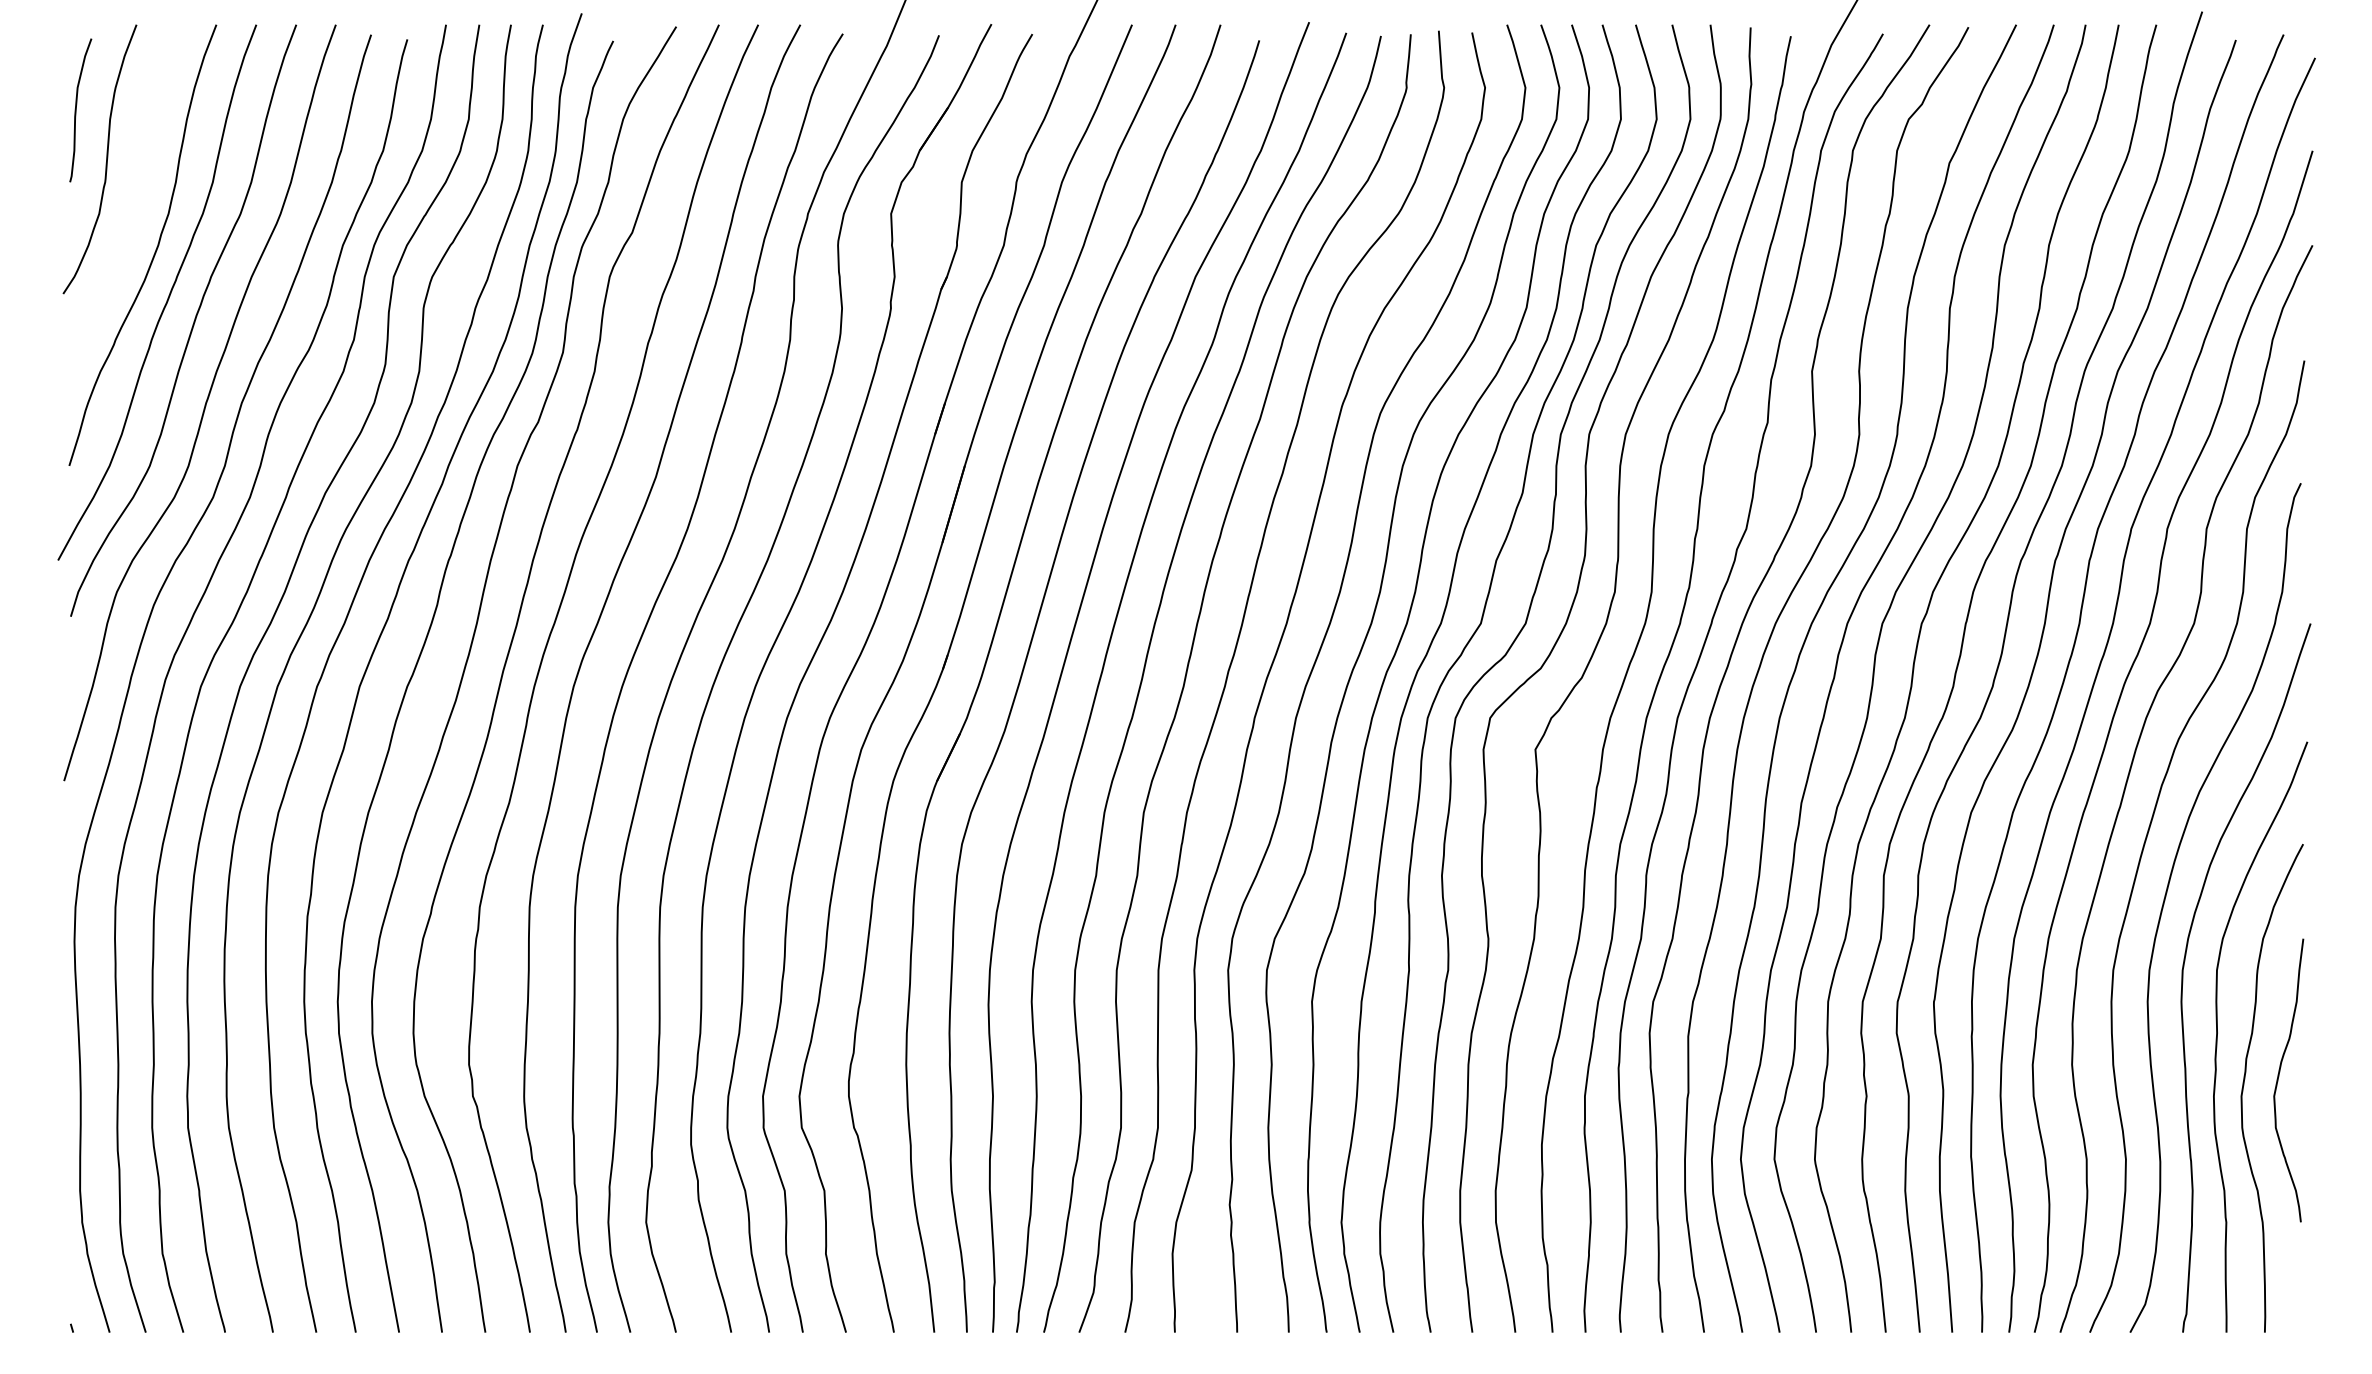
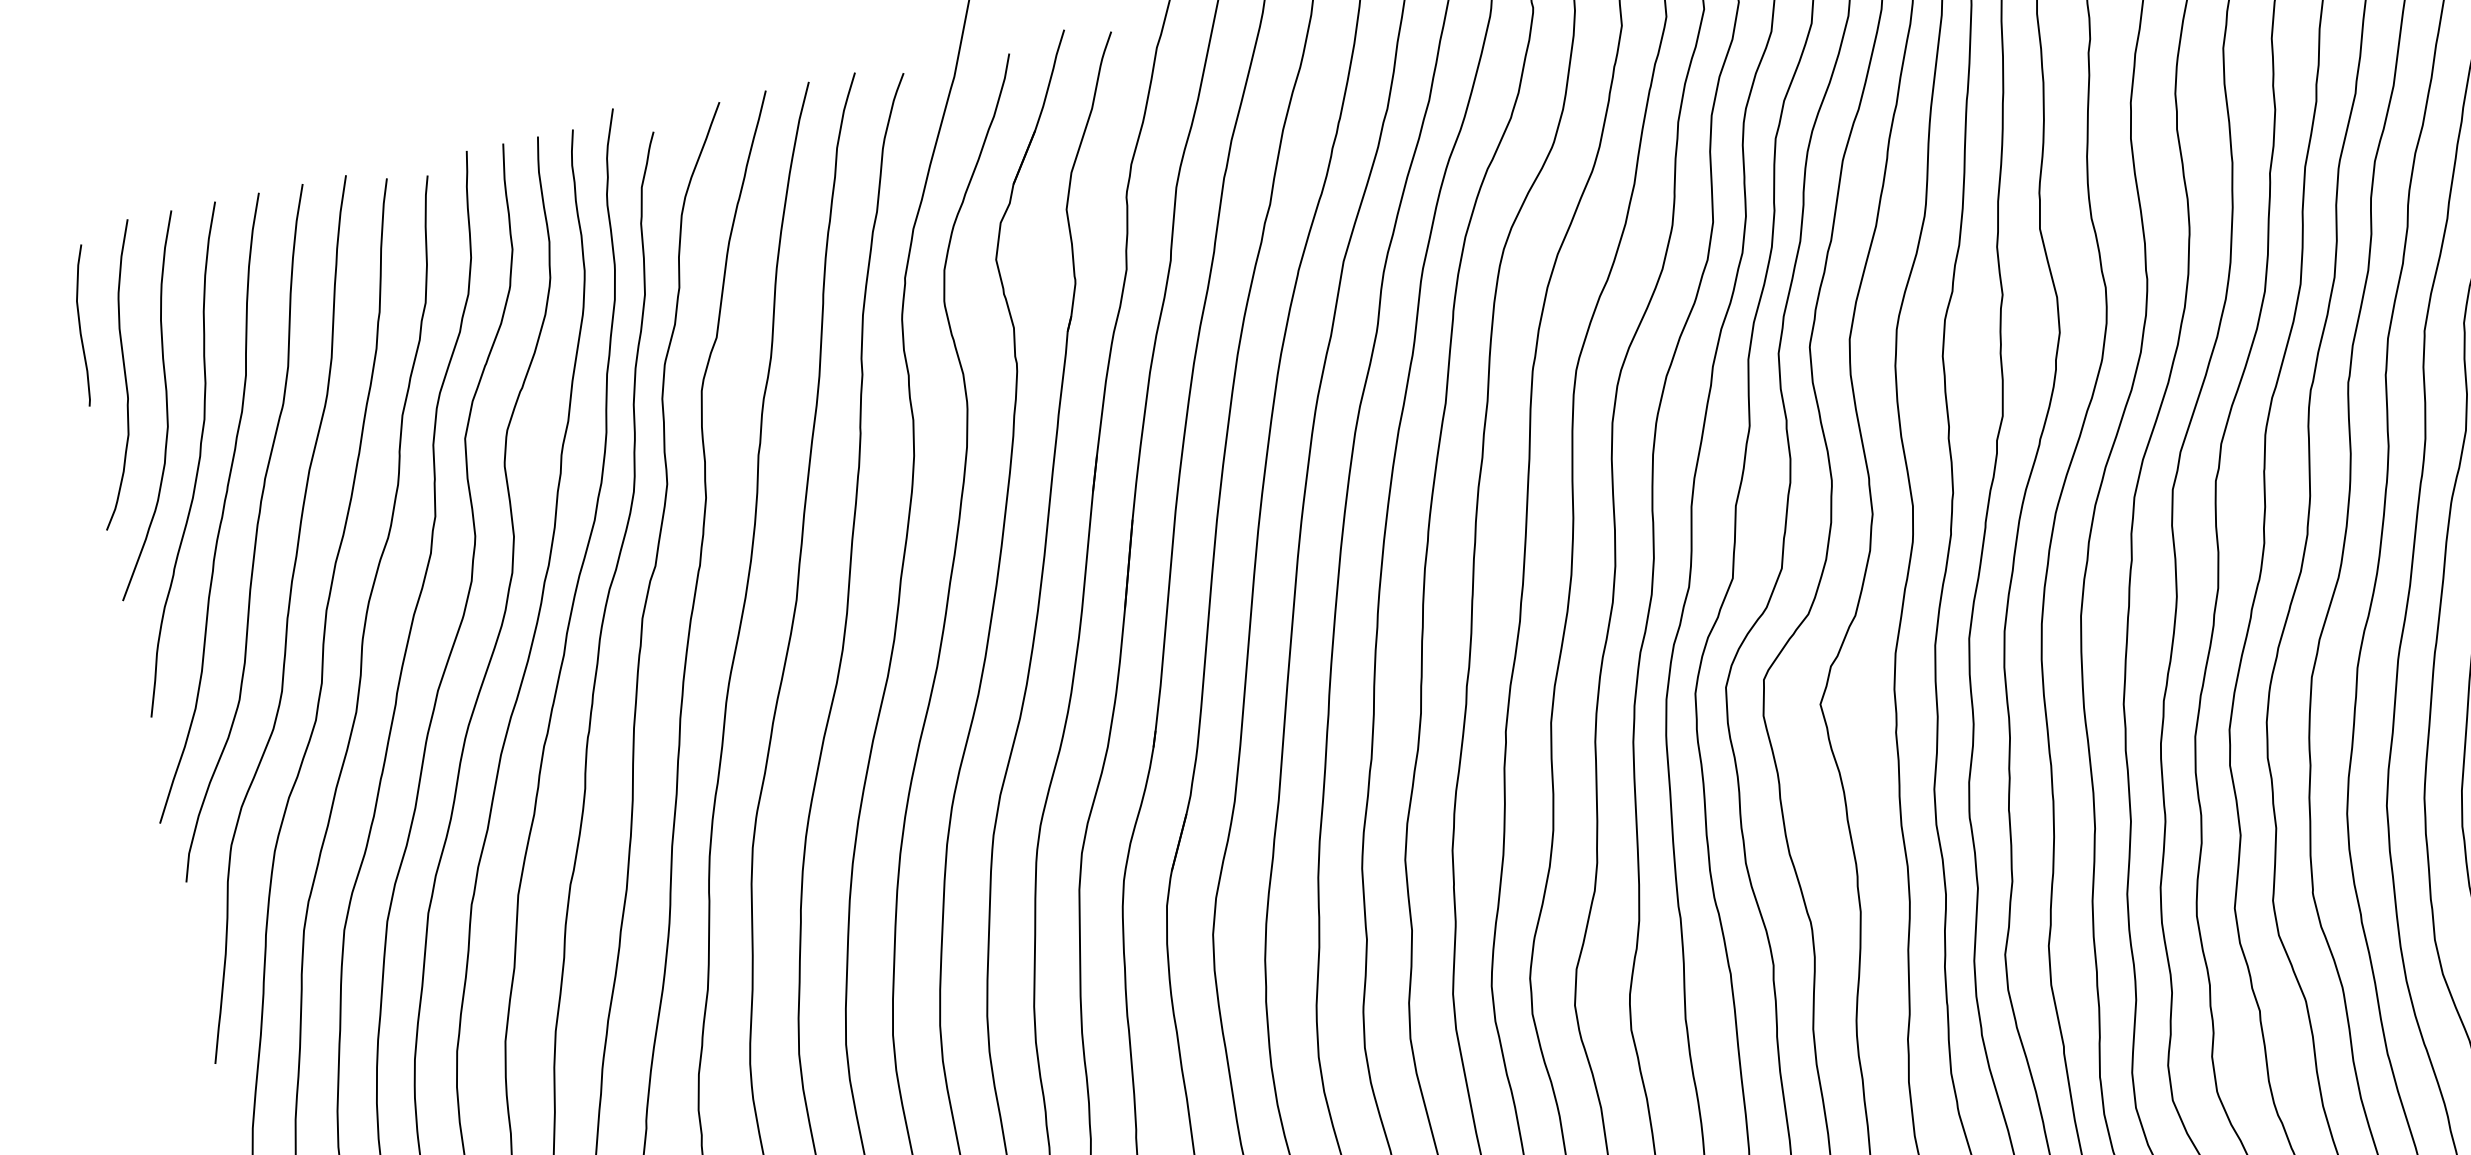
curve: (137, 191) -> (165, 401), added

